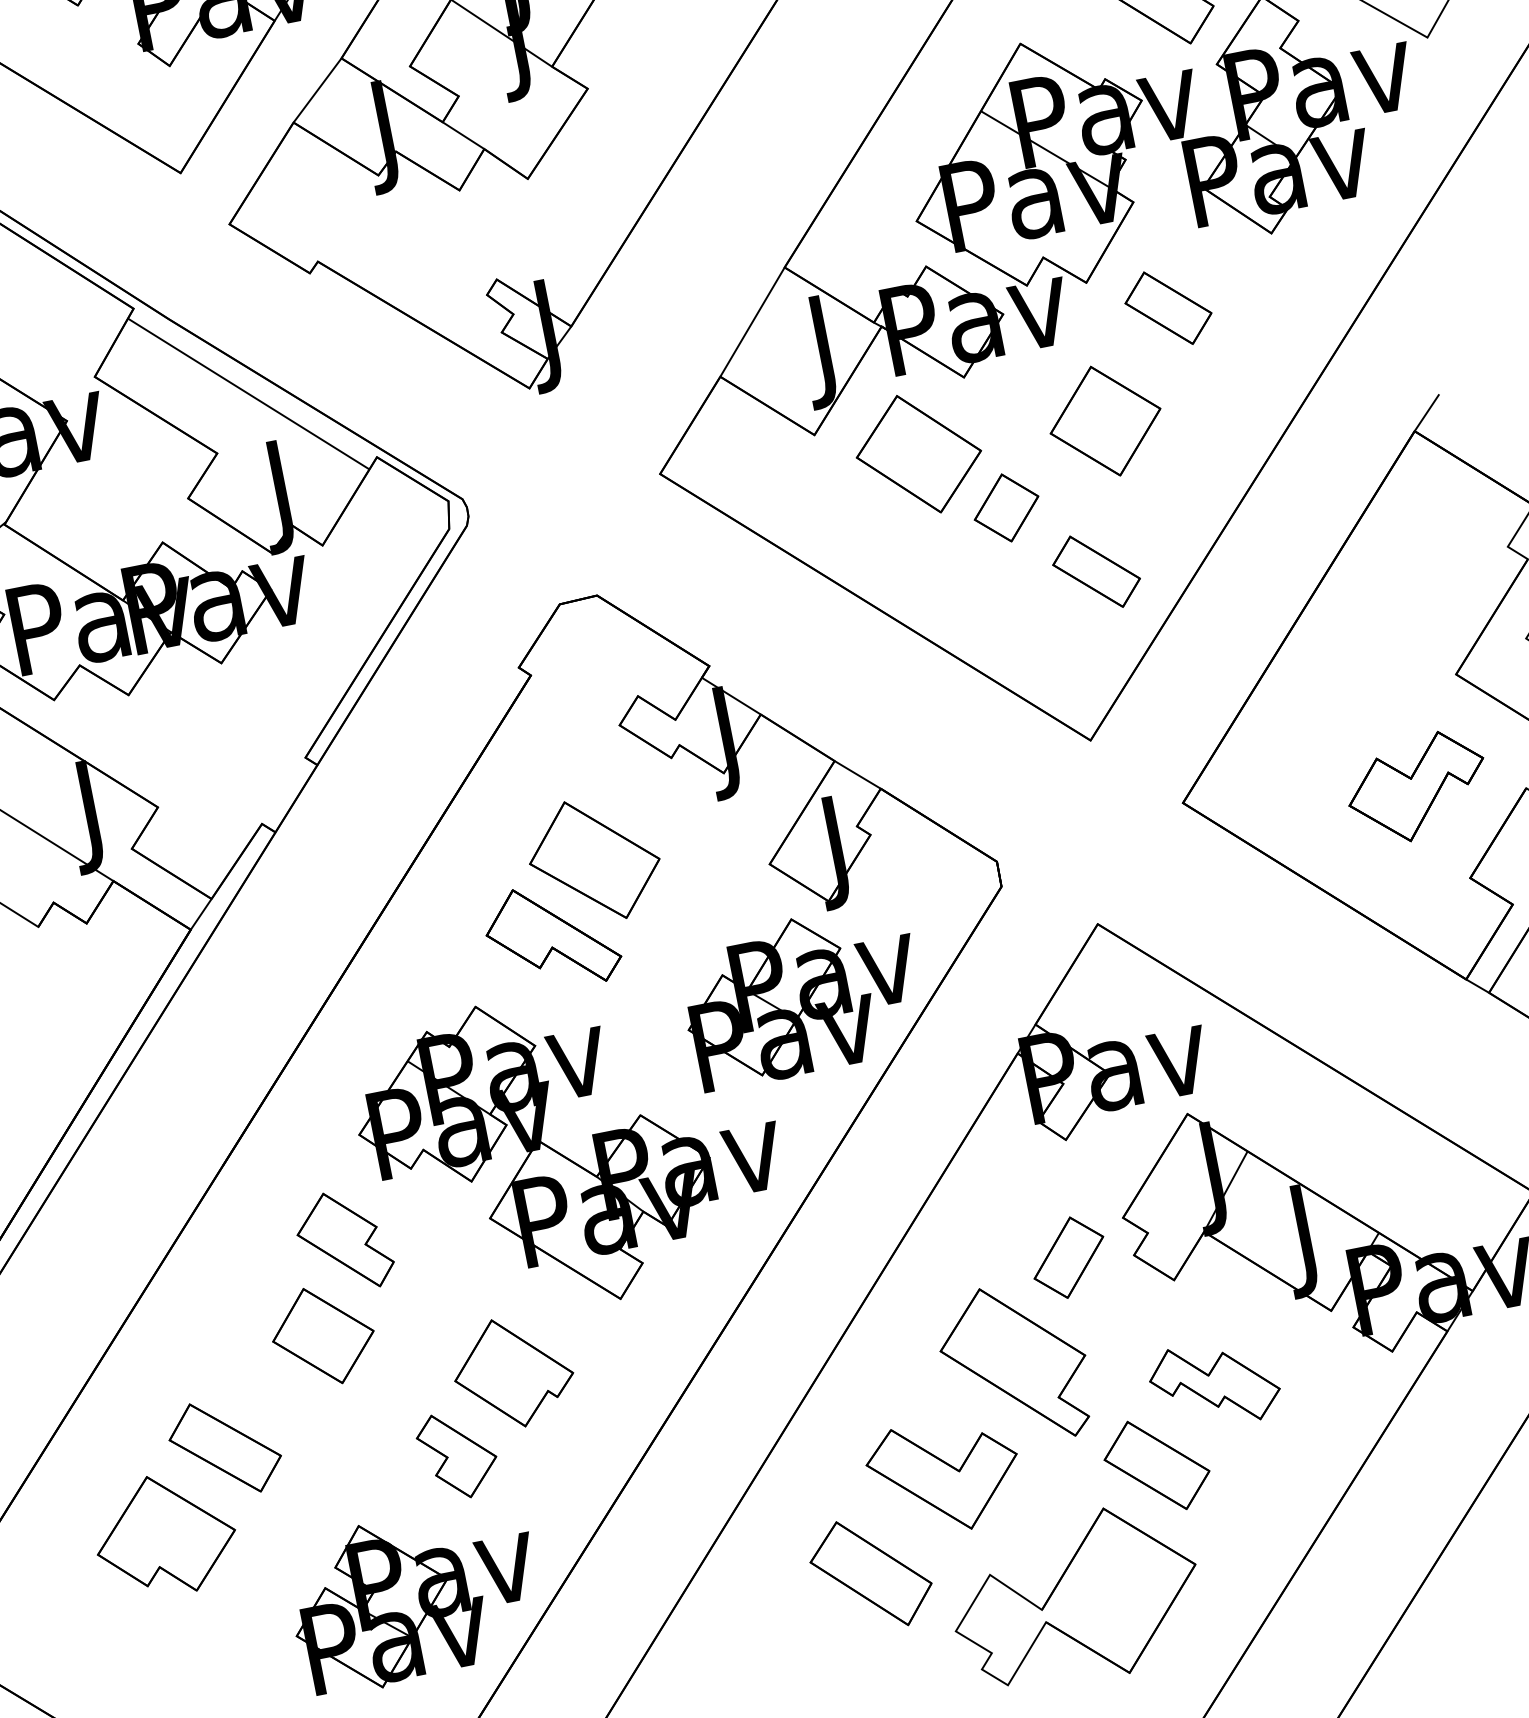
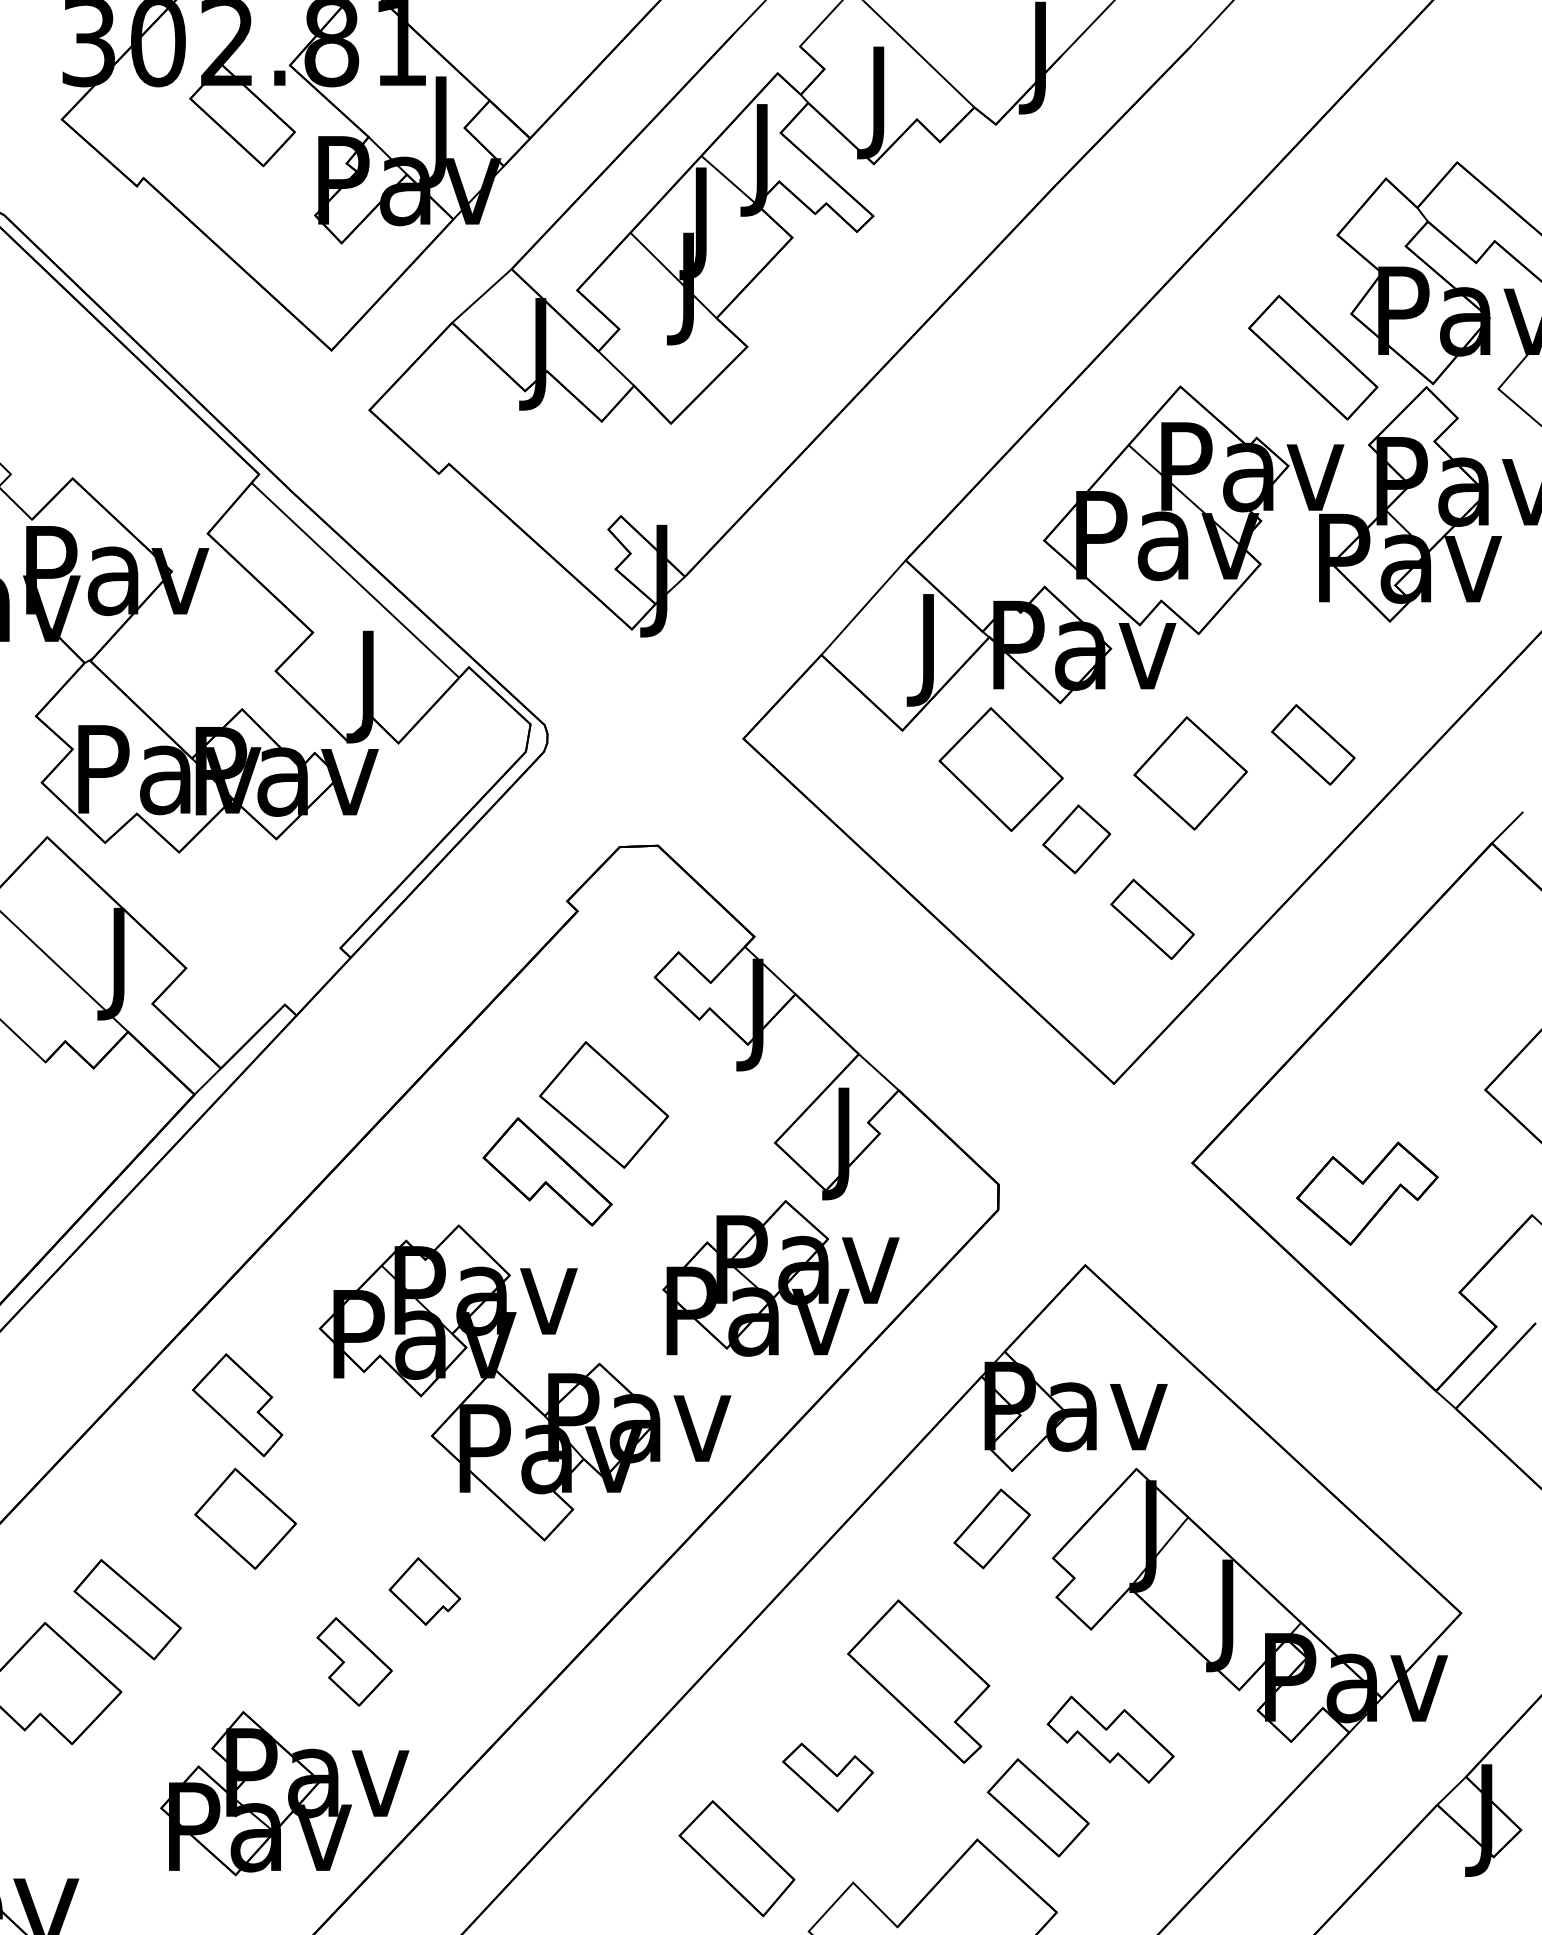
part: (1168, 307) -> (1313, 744), moved
part: (1417, 787) -> (1367, 1193), moved
part: (344, 1241) -> (237, 1405), moved
part: (1068, 1257) -> (991, 1528), moved
part: (512, 1372) -> (424, 1591), size x0.6
part: (944, 1476) -> (827, 1777), size x0.6

